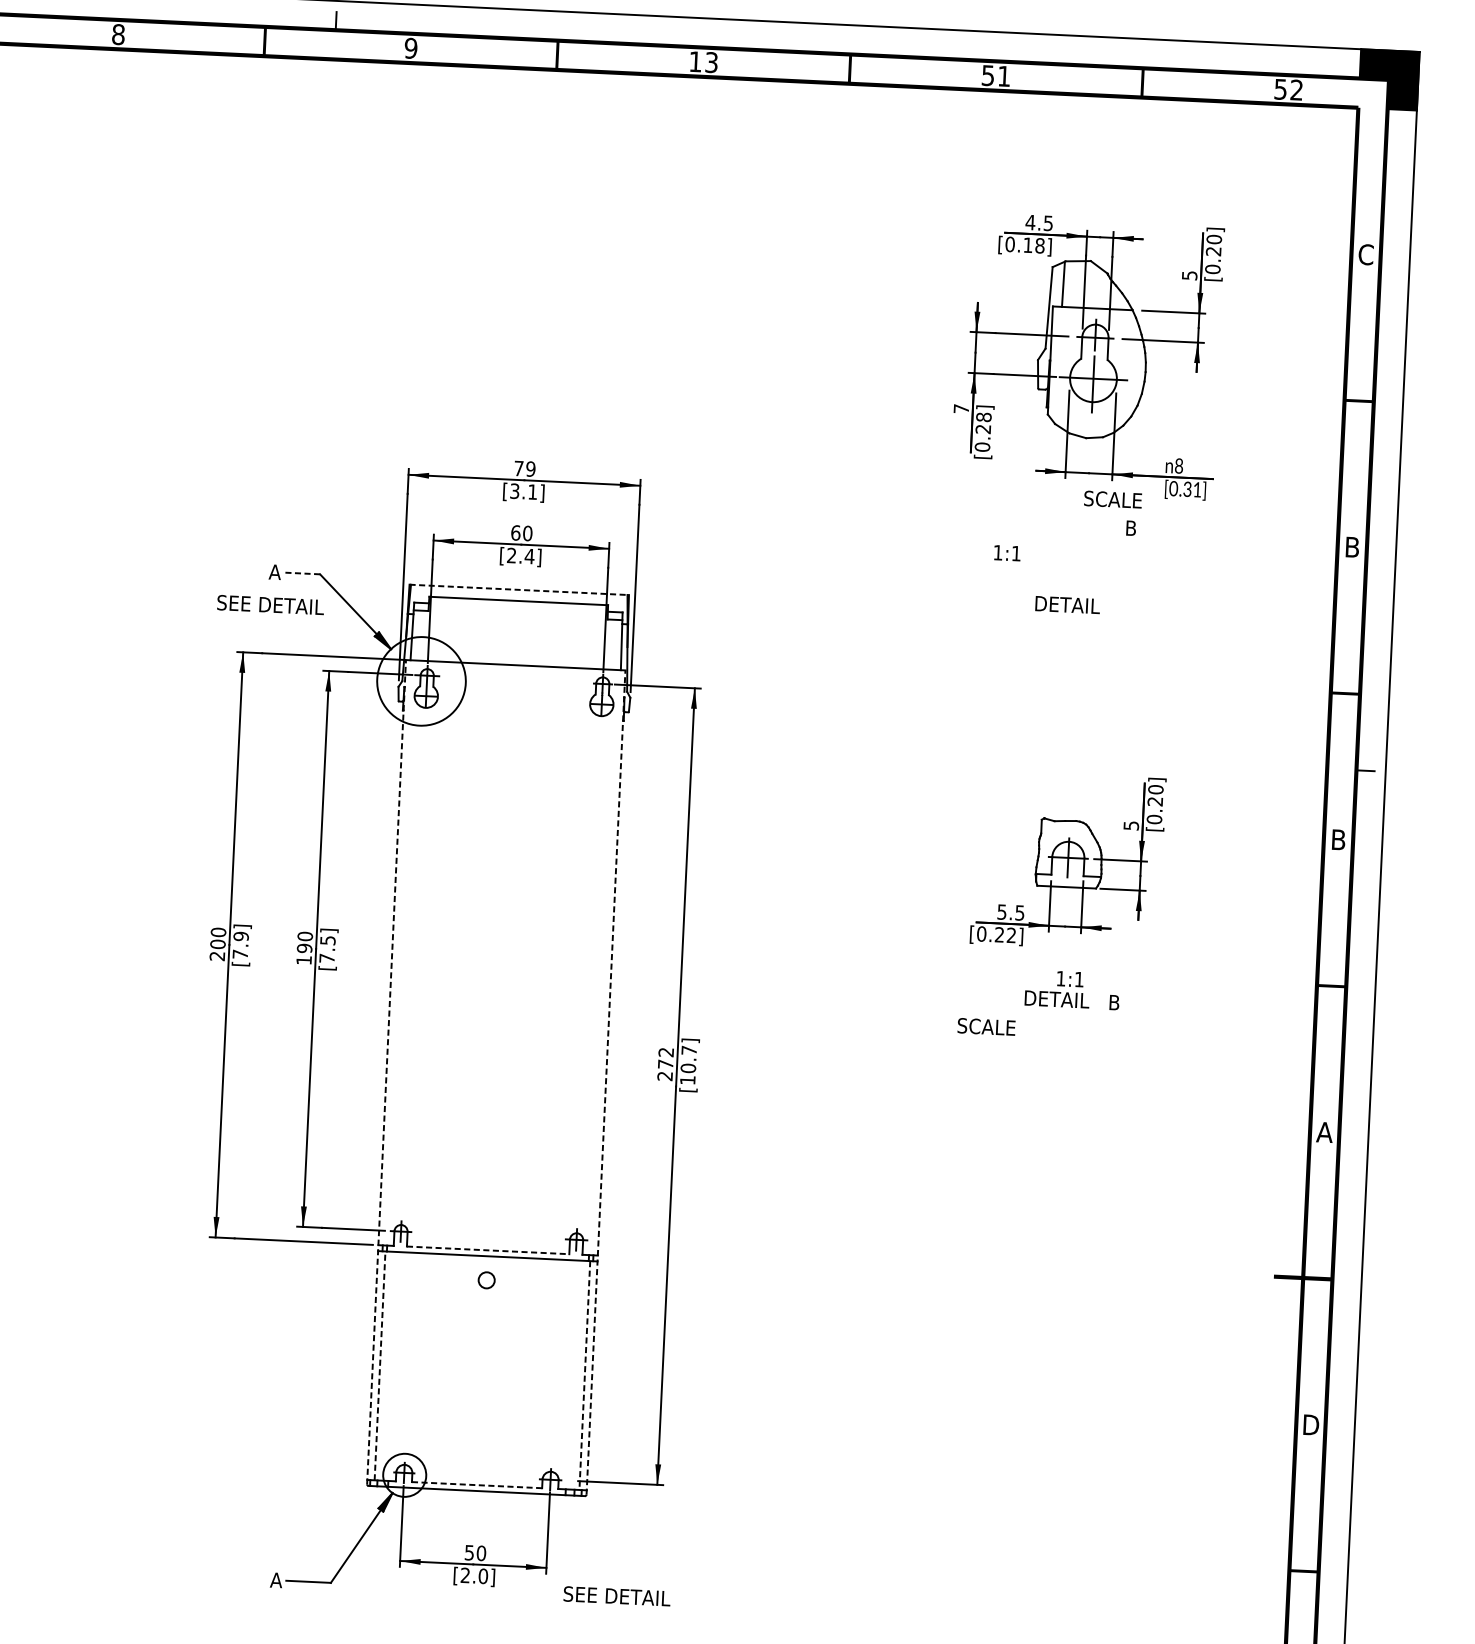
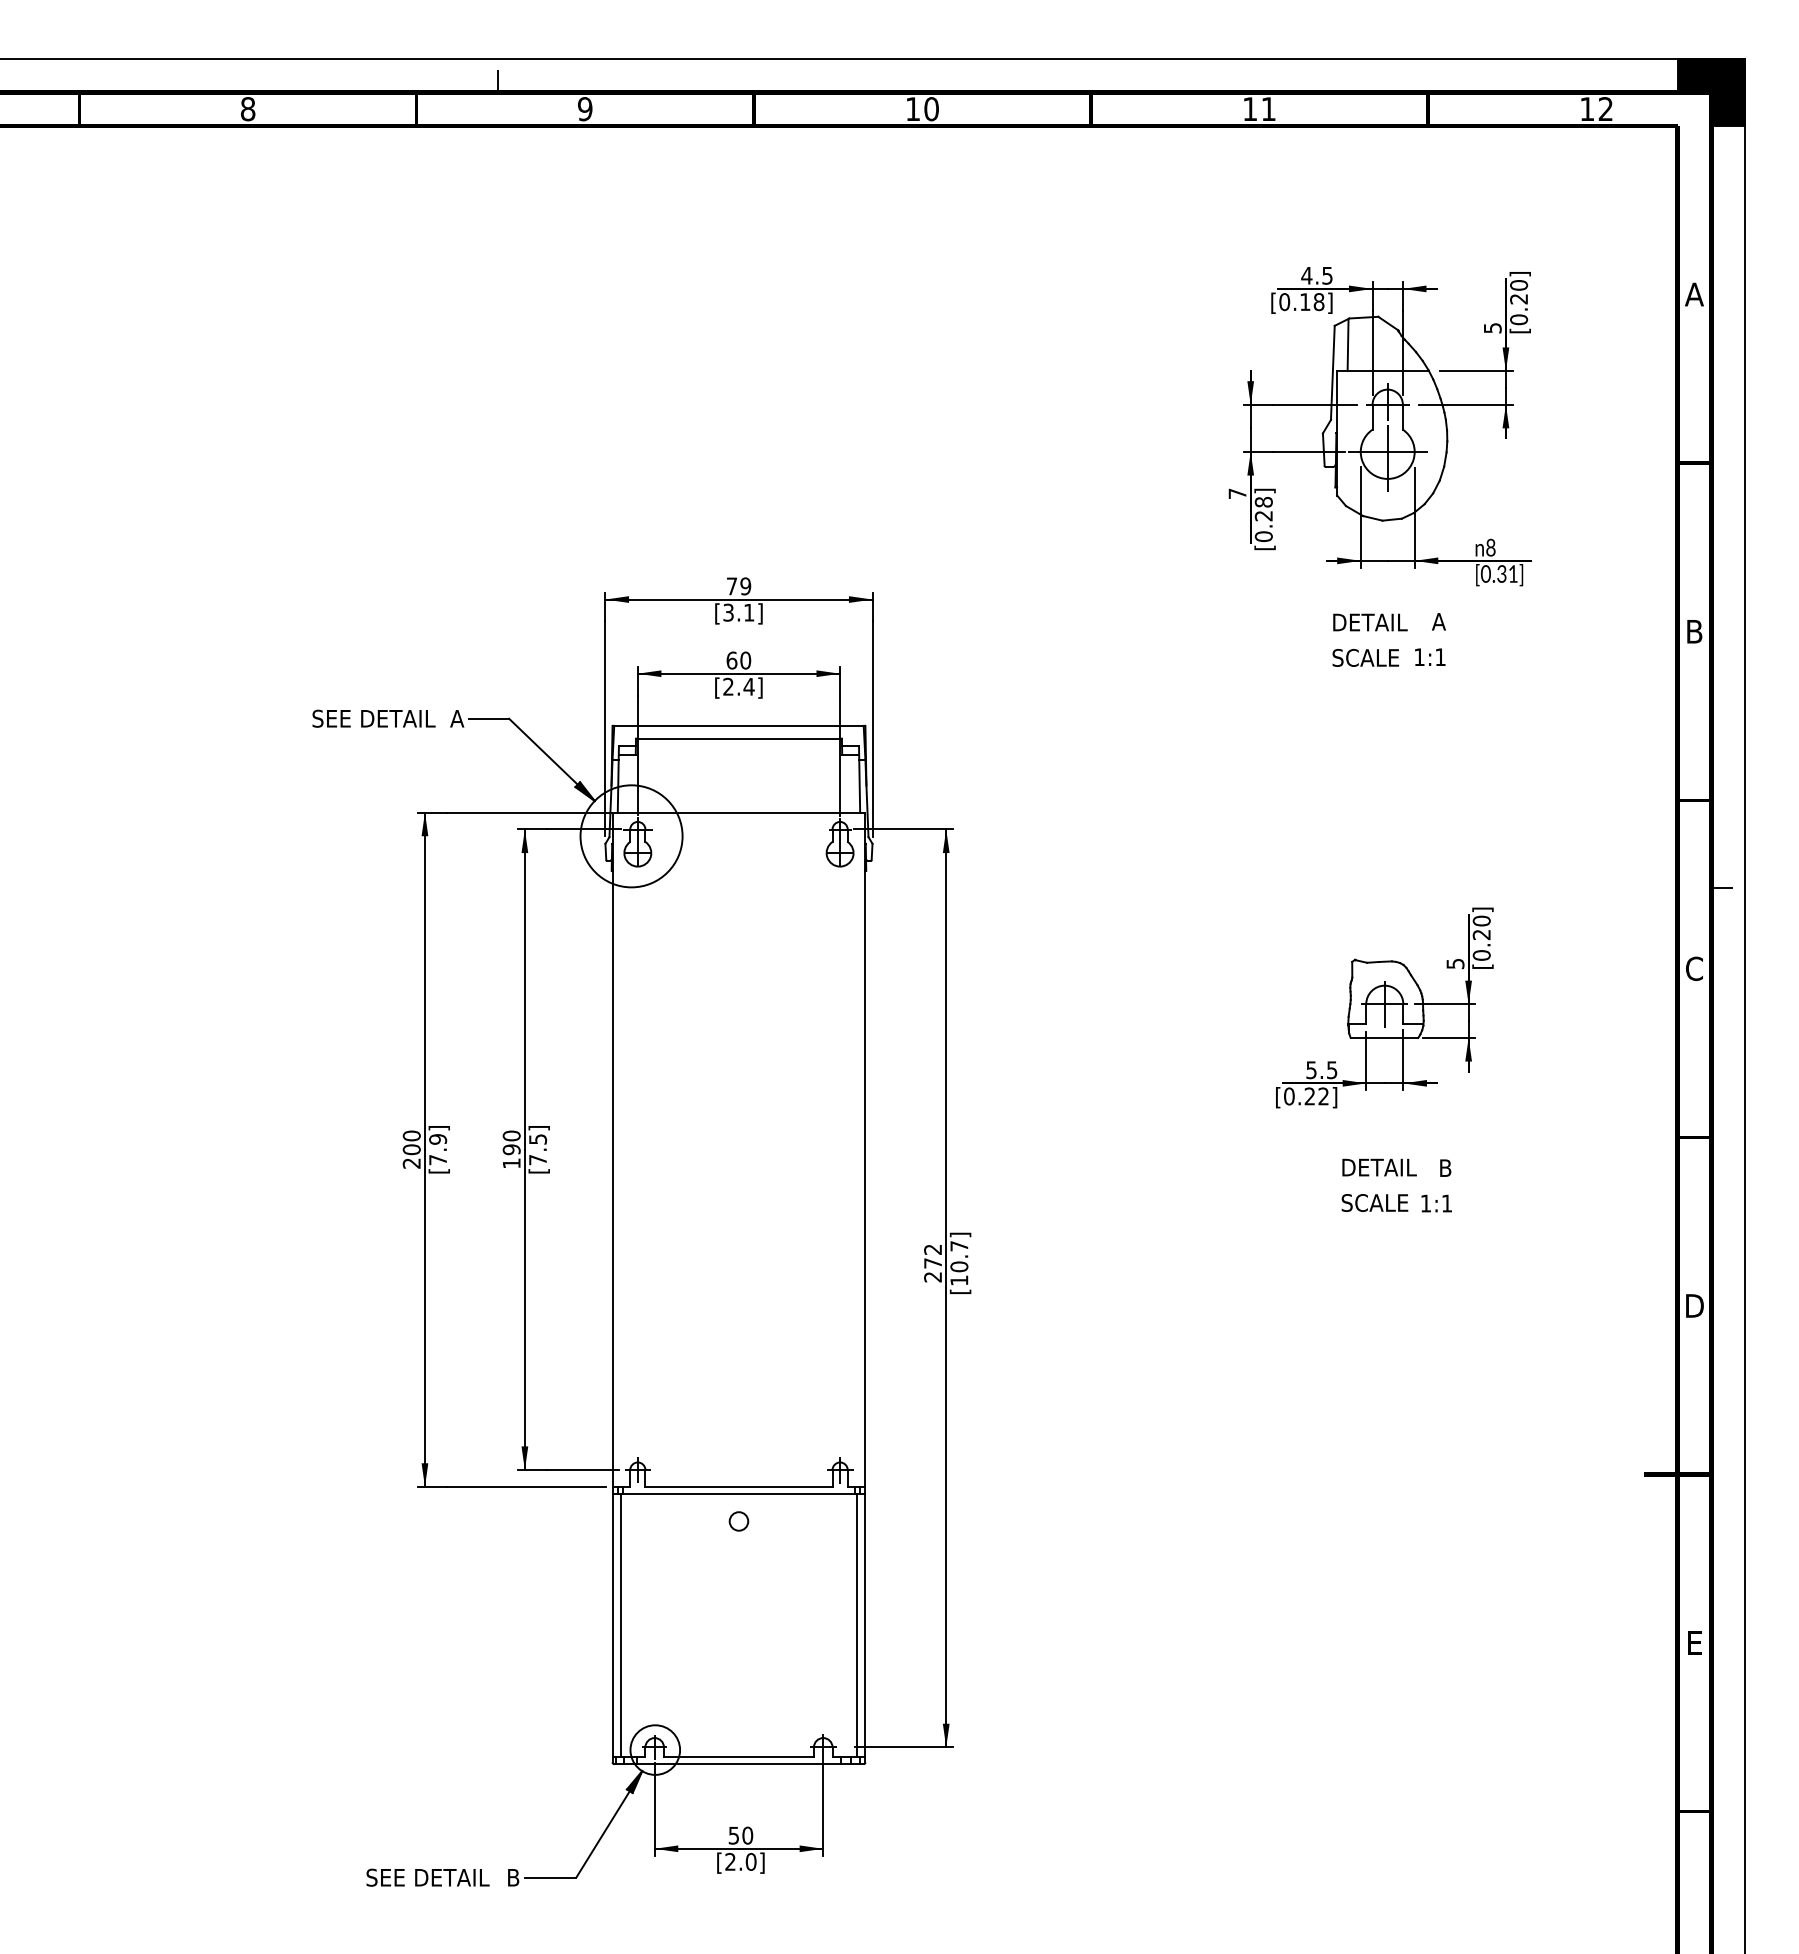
text: (711, 62) -> (931, 109), 13 -> 10
text: (987, 75) -> (1249, 109), 51 -> 11
text: (1280, 89) -> (1587, 109), 52 -> 12
text: (1366, 254) -> (1694, 294), C -> A
text: (1112, 499) -> (1365, 657), moved
text: (1130, 527) -> (1438, 621), B -> A
text: (1007, 552) -> (1430, 656), moved
line: (302, 573) -> (488, 718), dashed -> solid
line: (519, 589) -> (739, 725), dashed -> solid
text: (270, 604) -> (373, 718), moved
text: (1067, 605) -> (1370, 622), moved
text: (1338, 839) -> (1694, 968), B -> C
text: (1070, 979) -> (1436, 1203), moved
text: (986, 1026) -> (1374, 1202), moved
line: (386, 1072) -> (612, 1287), dashed -> solid
line: (606, 1082) -> (865, 1287), dashed -> solid
text: (1323, 1131) -> (1693, 1305), A -> D
line: (487, 1249) -> (738, 1486), dashed -> solid
line: (379, 1365) -> (620, 1625), dashed -> solid
line: (584, 1375) -> (856, 1625), dashed -> solid
text: (1310, 1424) -> (1694, 1642), D -> E
line: (476, 1485) -> (738, 1757), dashed -> solid
text: (276, 1580) -> (513, 1877), A -> B
text: (616, 1596) -> (427, 1877), moved

